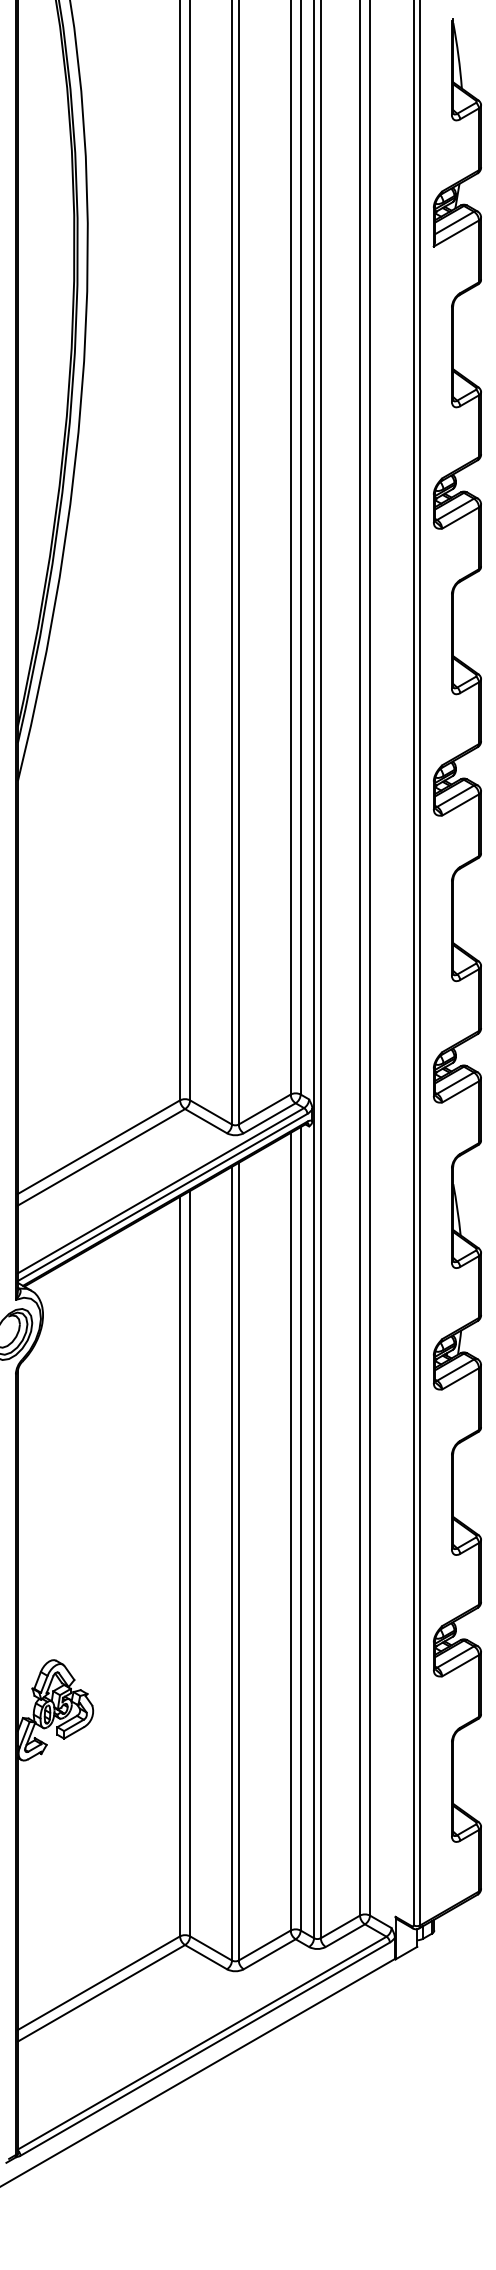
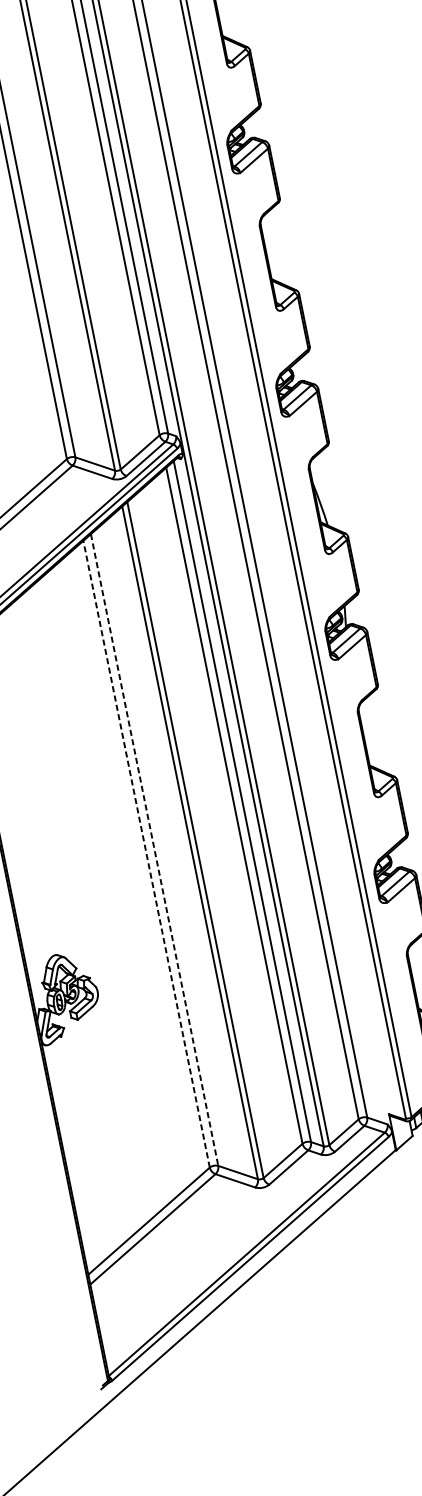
line: (190, 1563) -> (154, 849), solid -> dashed
line: (180, 1566) -> (146, 854), solid -> dashed

